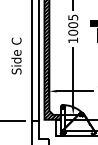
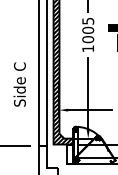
text: (16, 55) -> (19, 83), moved

